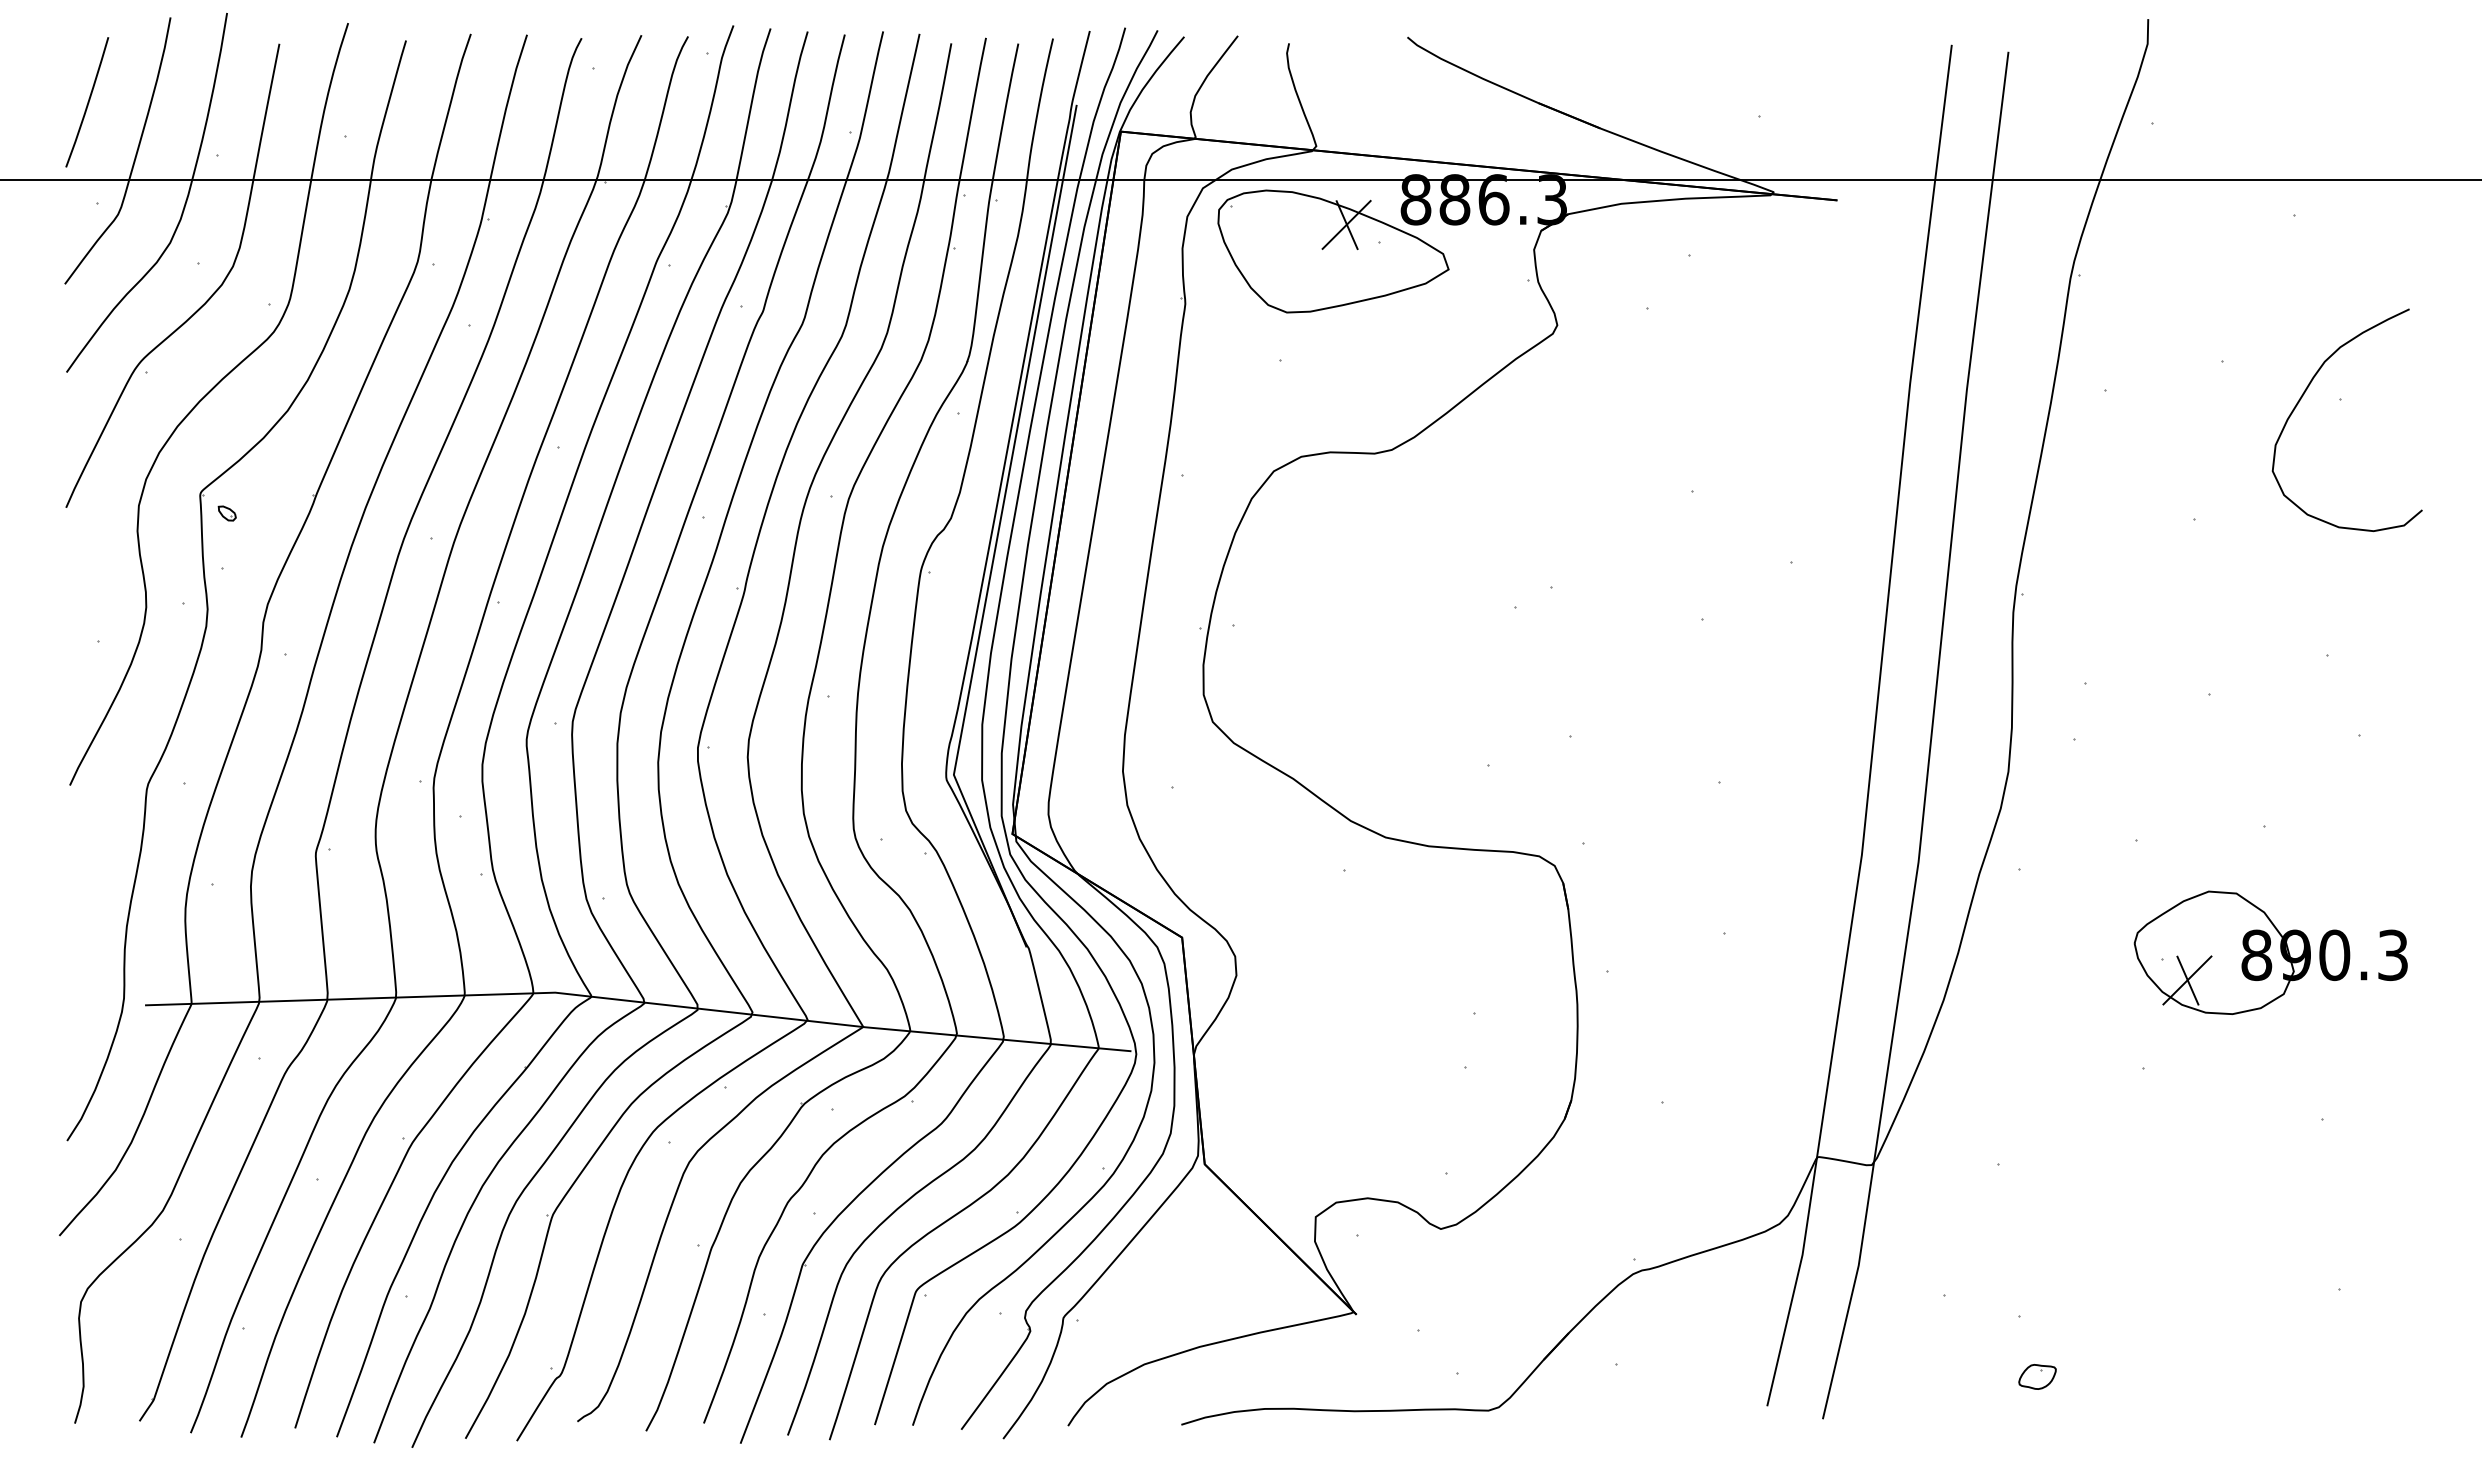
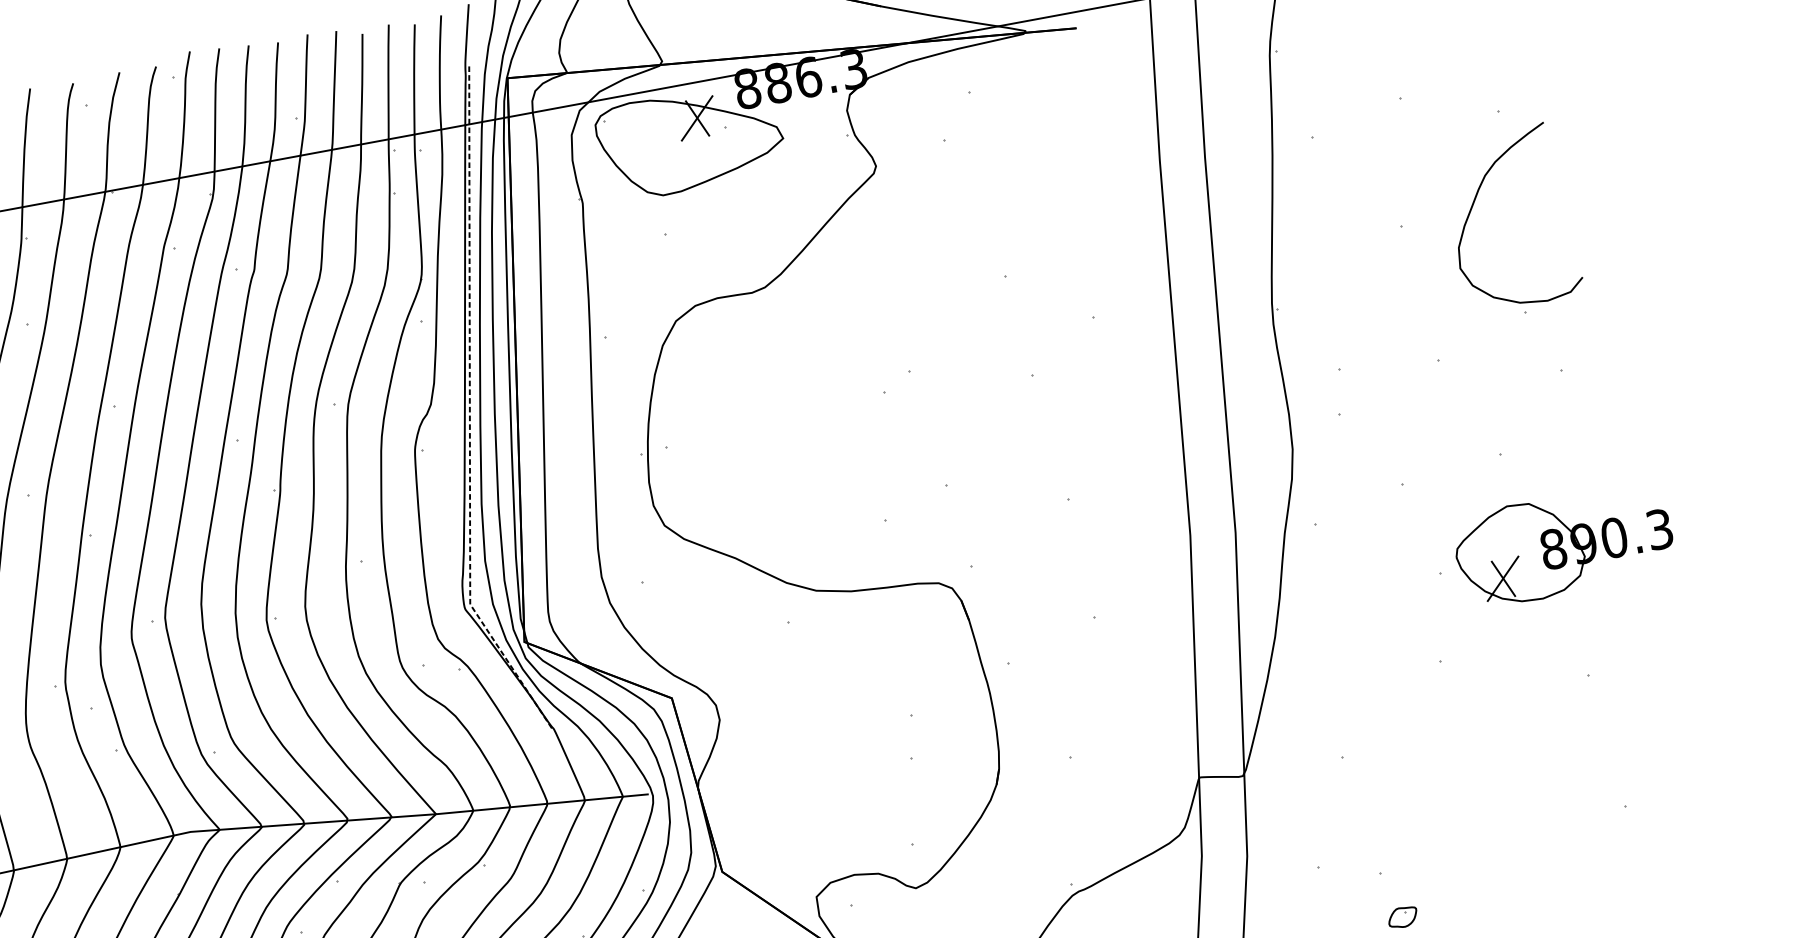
curve: (2304, 394) -> (1474, 204), moved
line: (998, 532) -> (469, 408), solid -> dashed
part: (2270, 952) -> (1563, 545), moved

